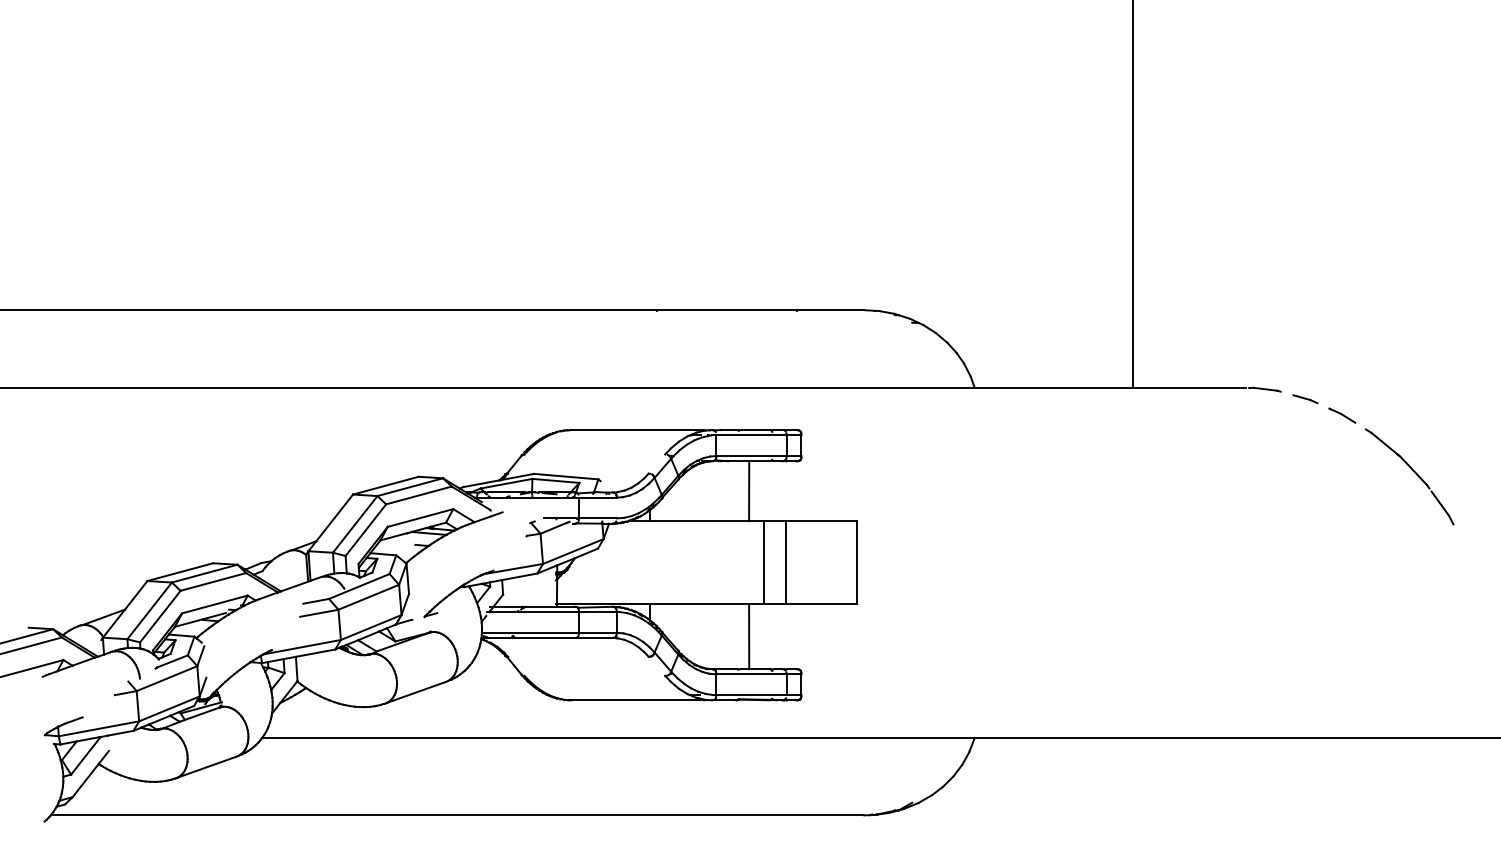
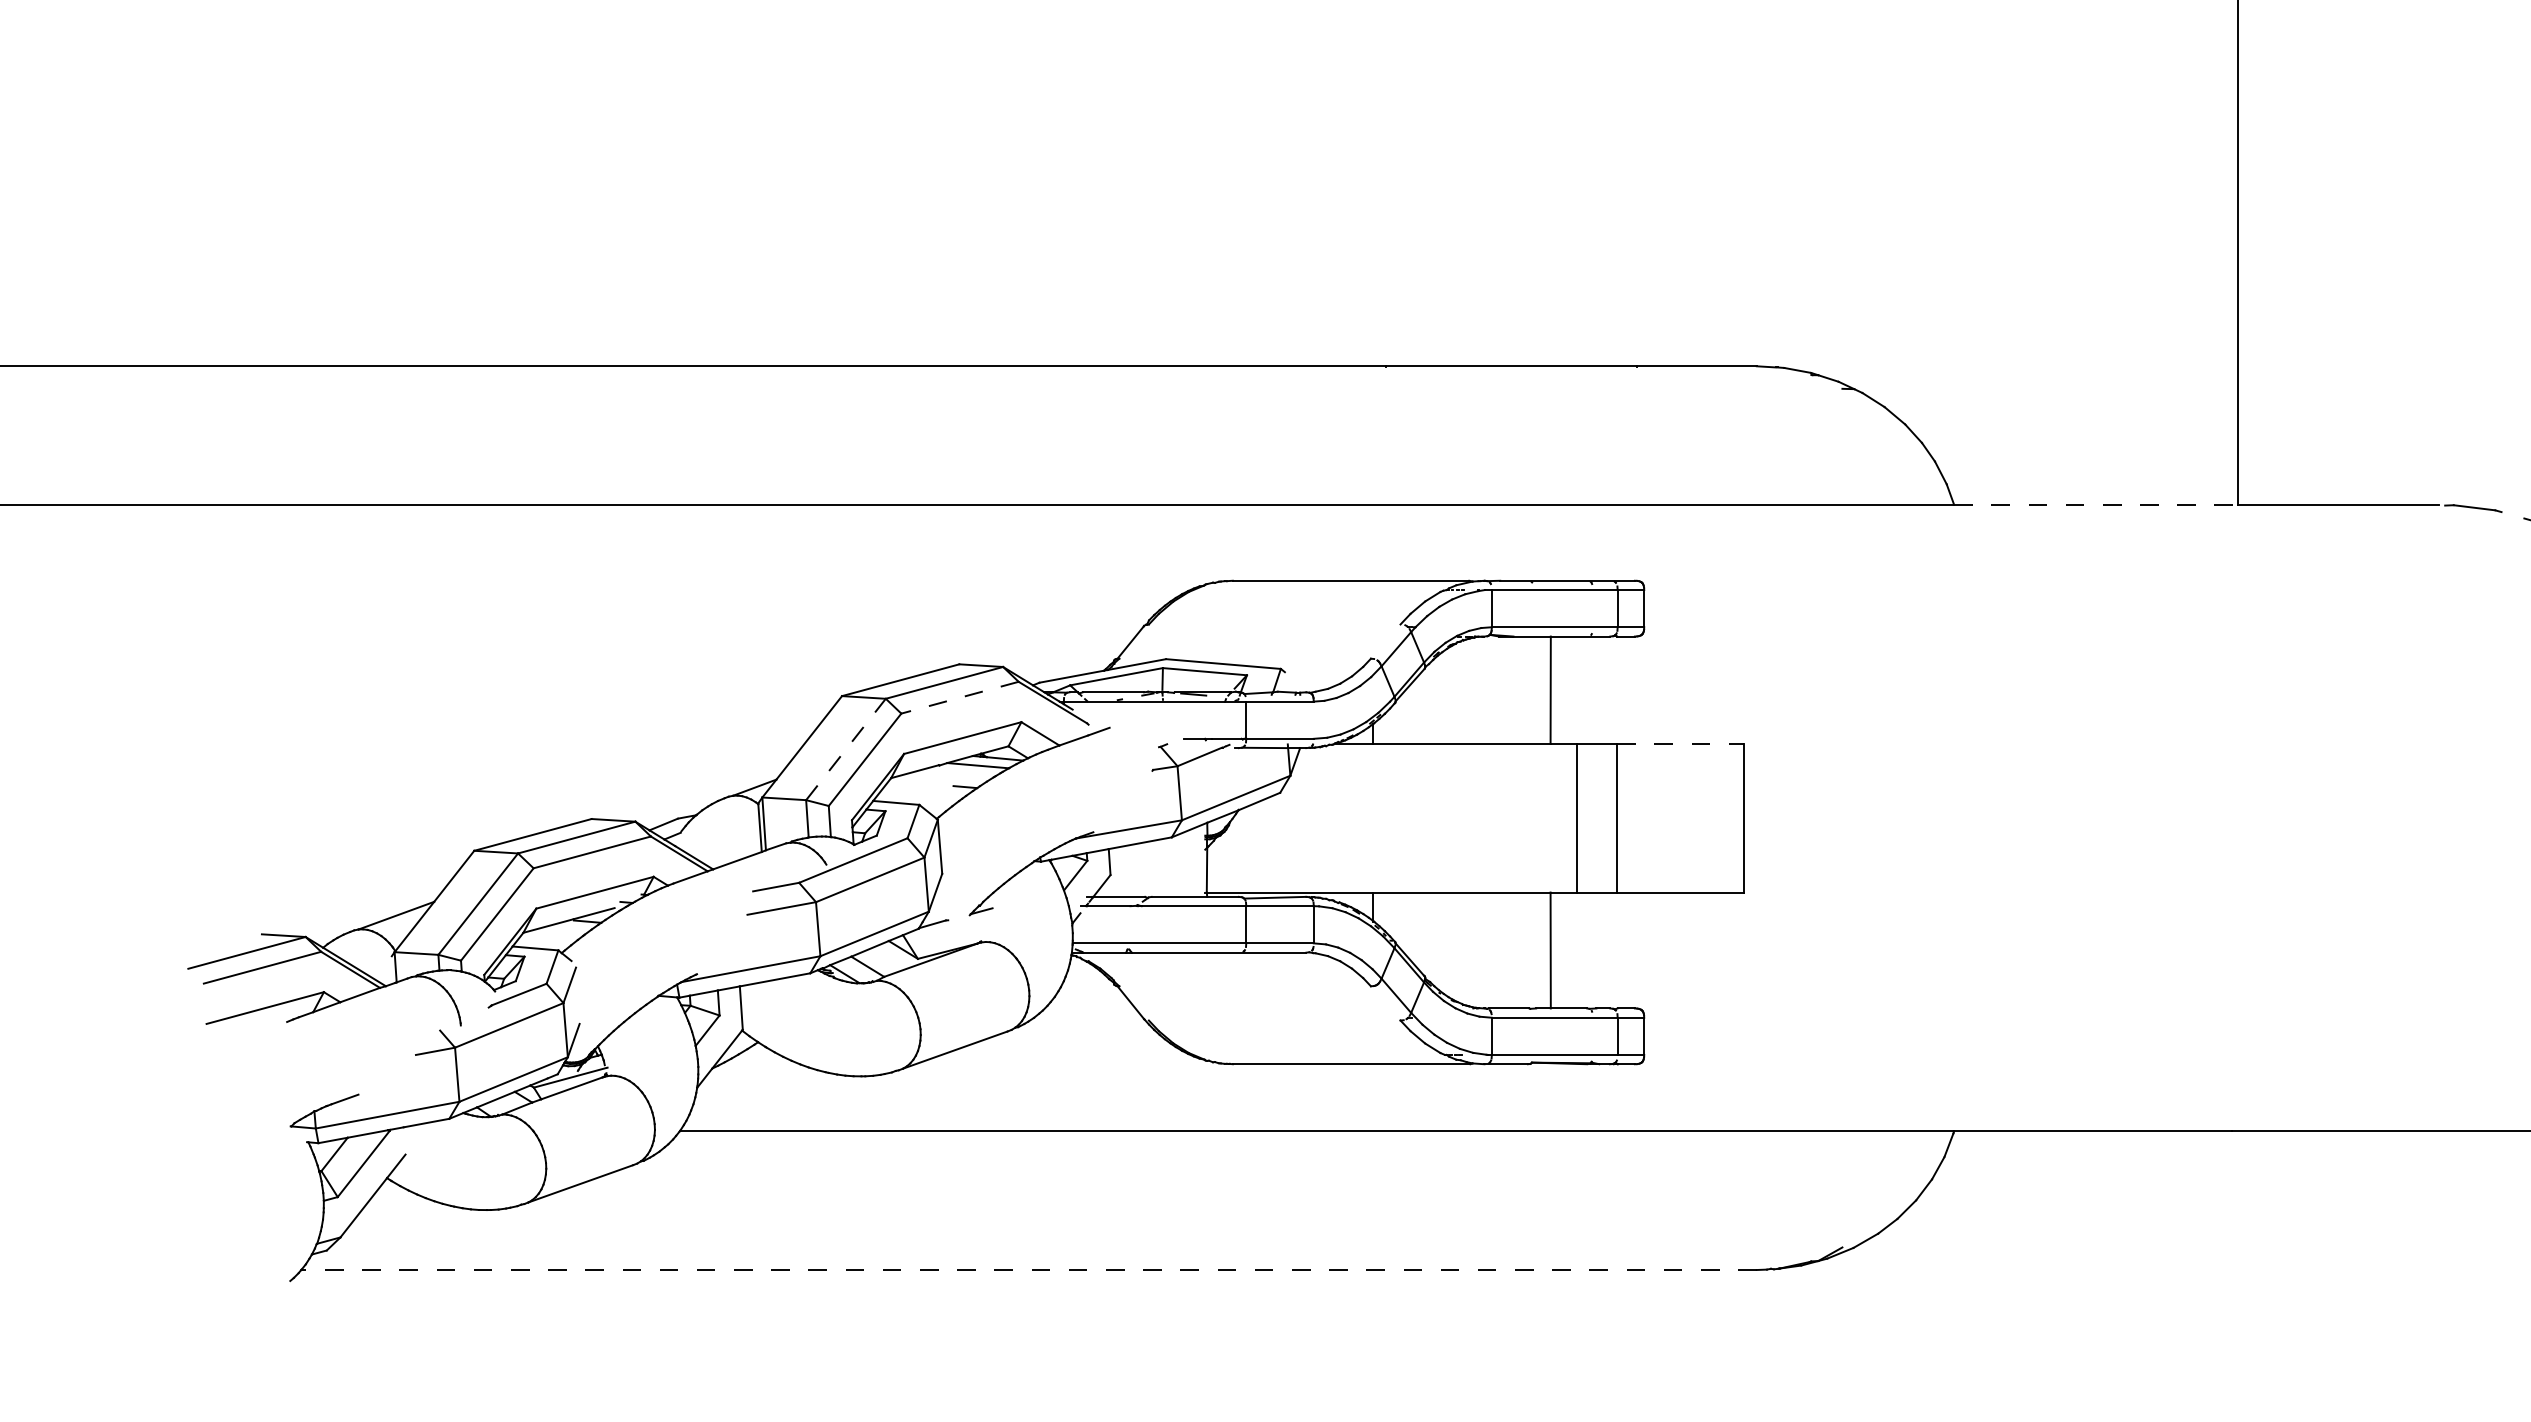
line: (1054, 387) -> (2096, 504), solid -> dashed
line: (418, 495) -> (959, 697), solid -> dashed
line: (822, 521) -> (1681, 744), solid -> dashed
line: (355, 524) -> (846, 749), solid -> dashed
line: (457, 815) -> (1028, 1270), solid -> dashed

